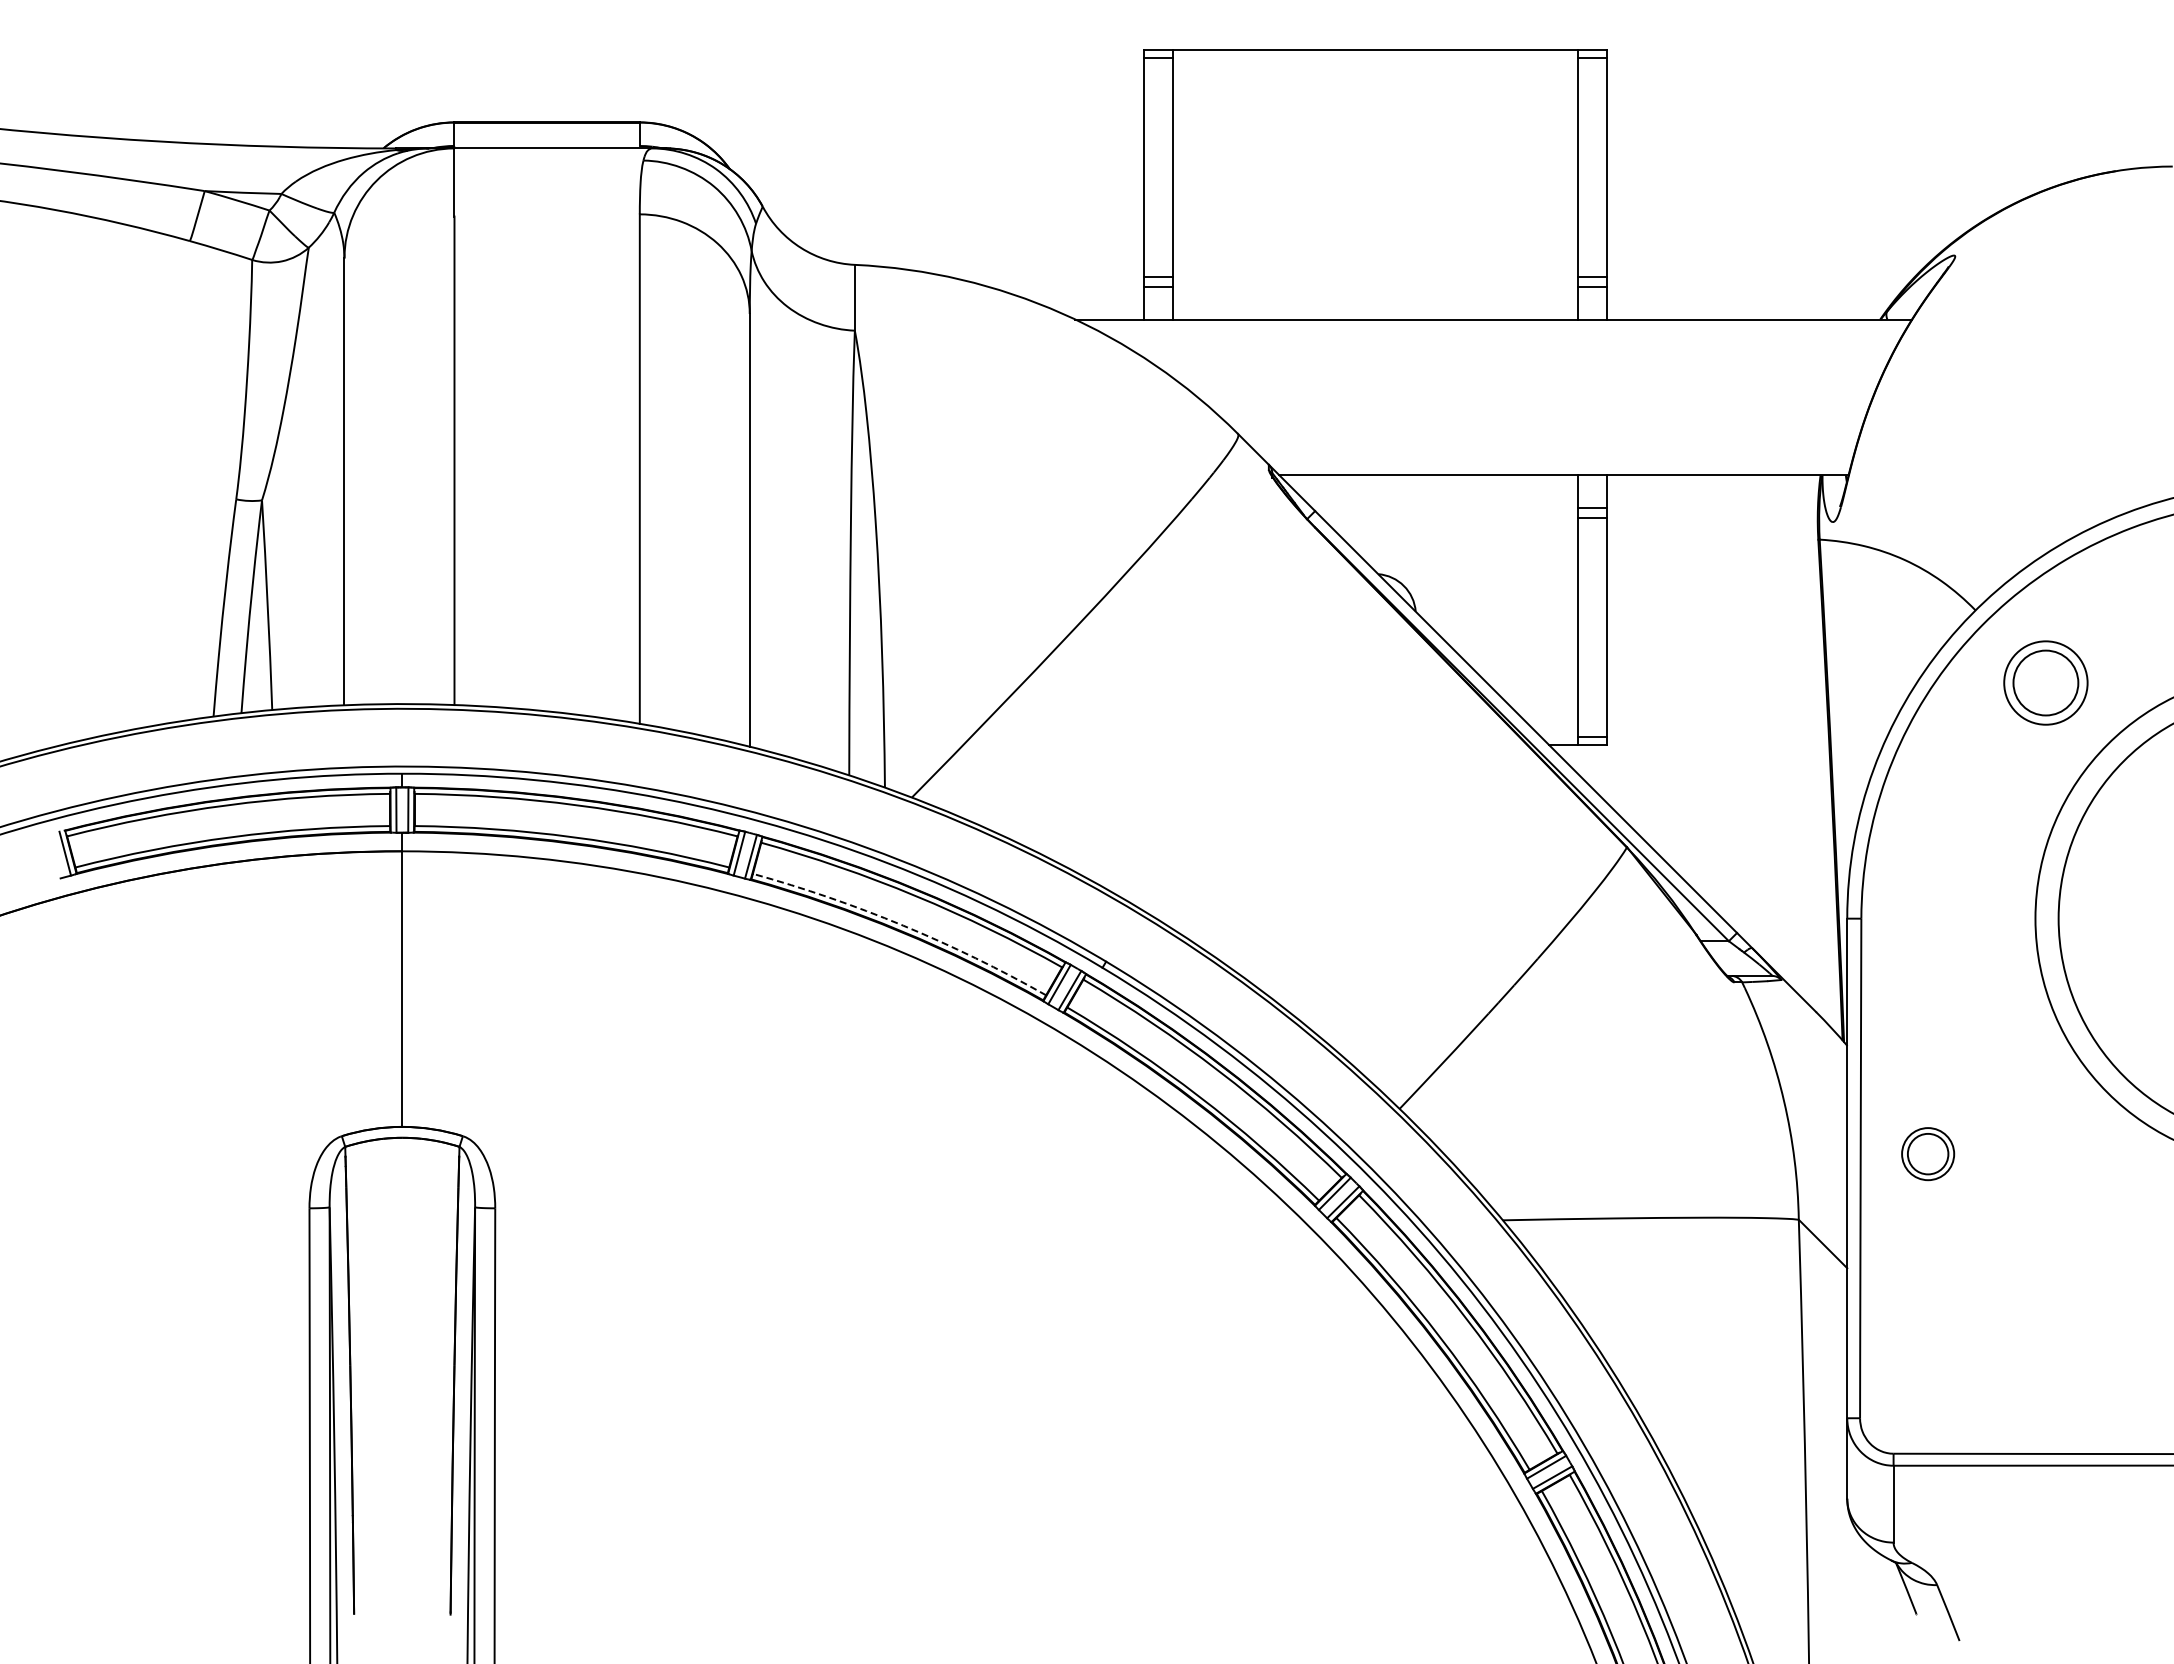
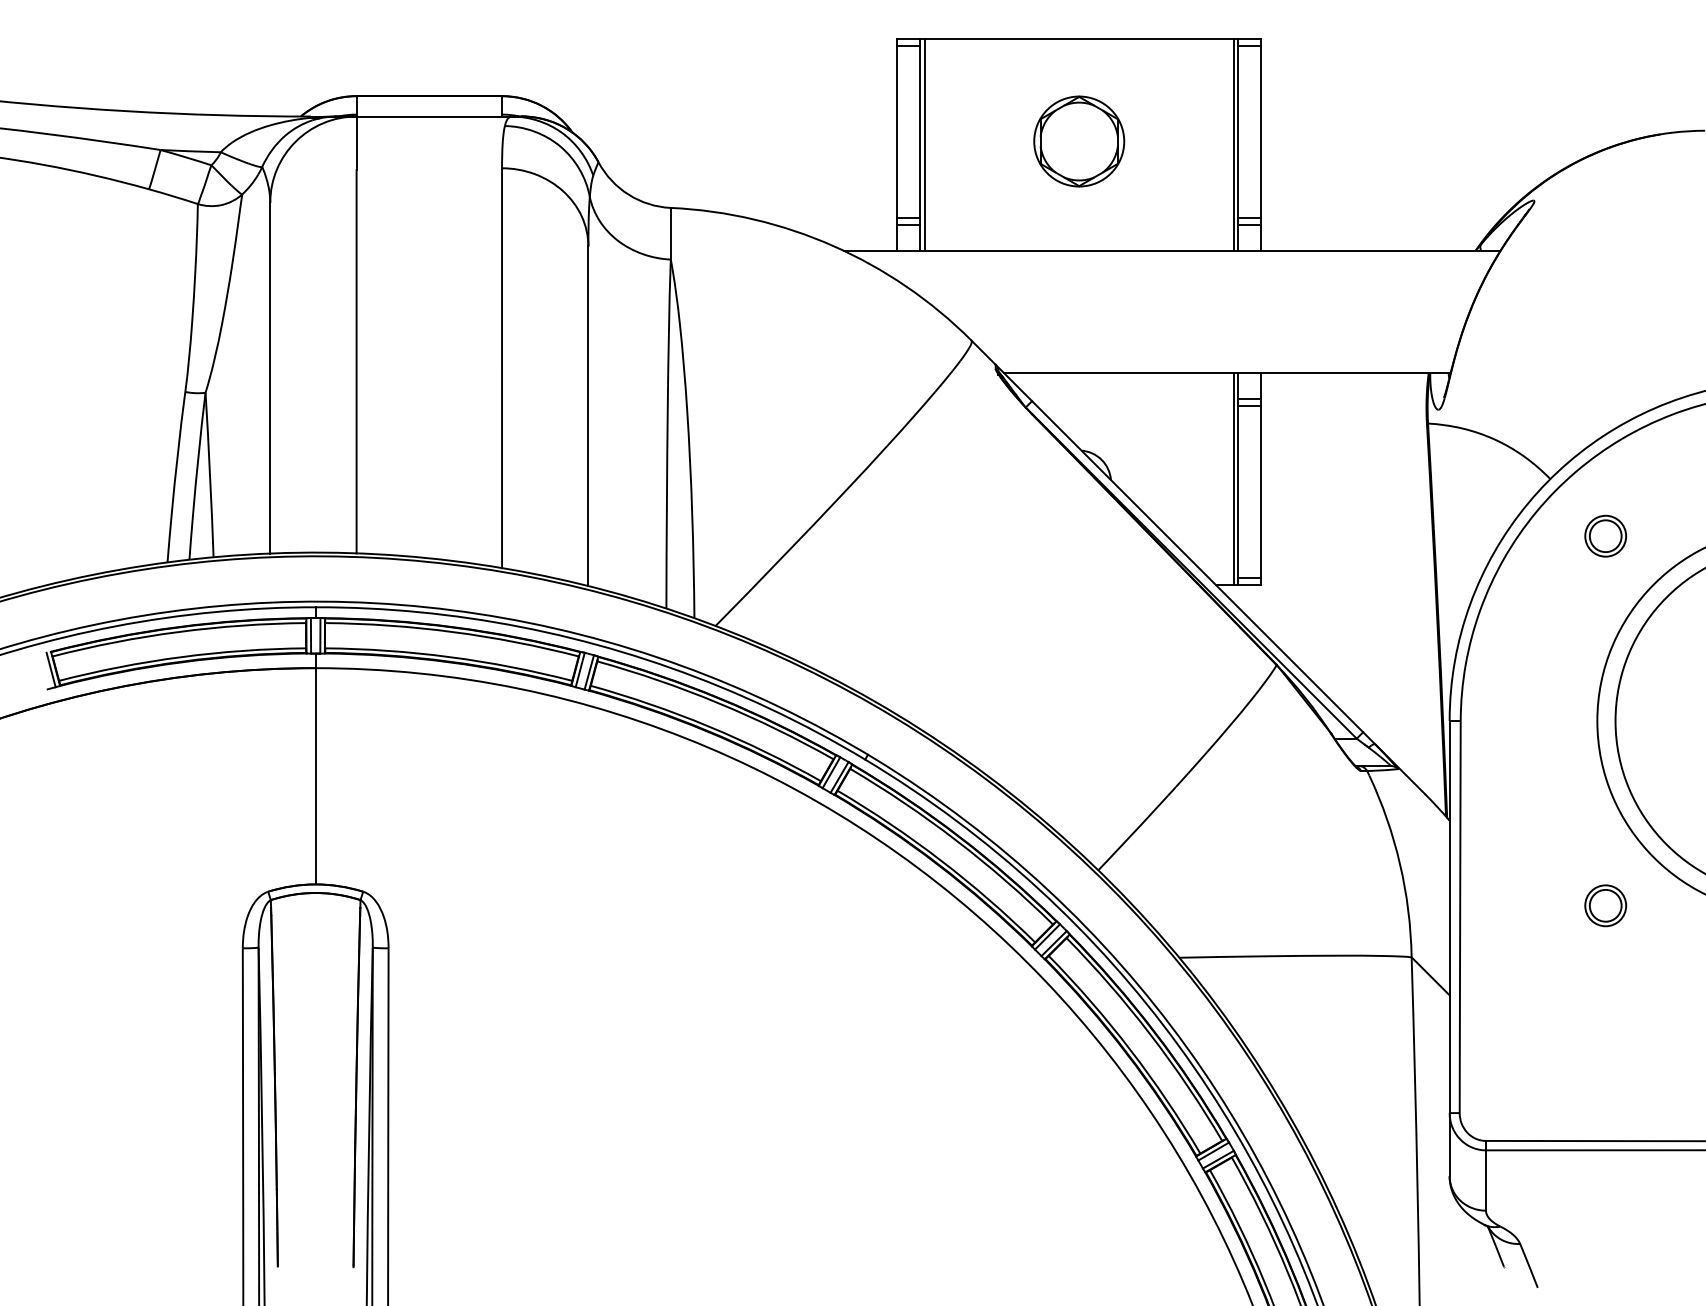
part: (1375, 180) -> (1079, 141), added
line: (1178, 184) -> (924, 144), added
line: (1572, 184) -> (1234, 144), added
line: (1572, 609) -> (1234, 478), added
part: (2046, 683) -> (1606, 536), size x0.62
arc: (903, 925) -> (708, 726), dashed -> solid
part: (1928, 1154) -> (1606, 906), moved

